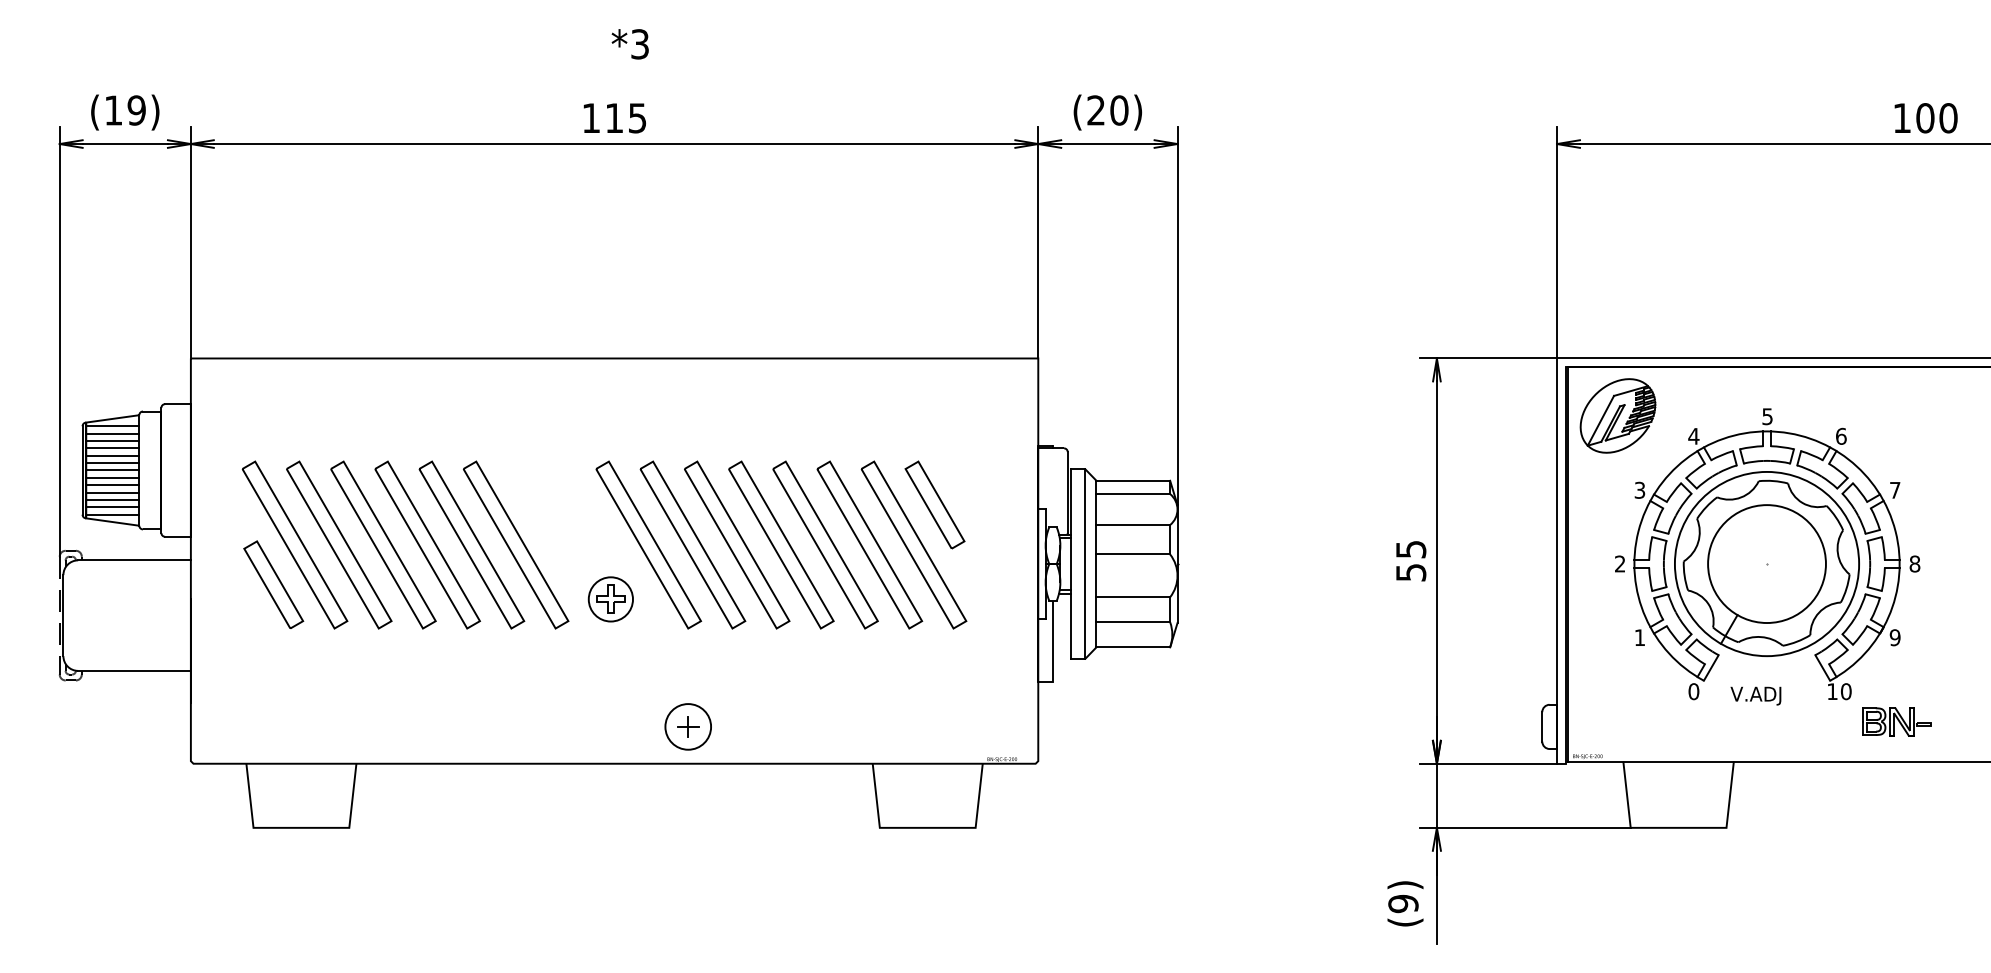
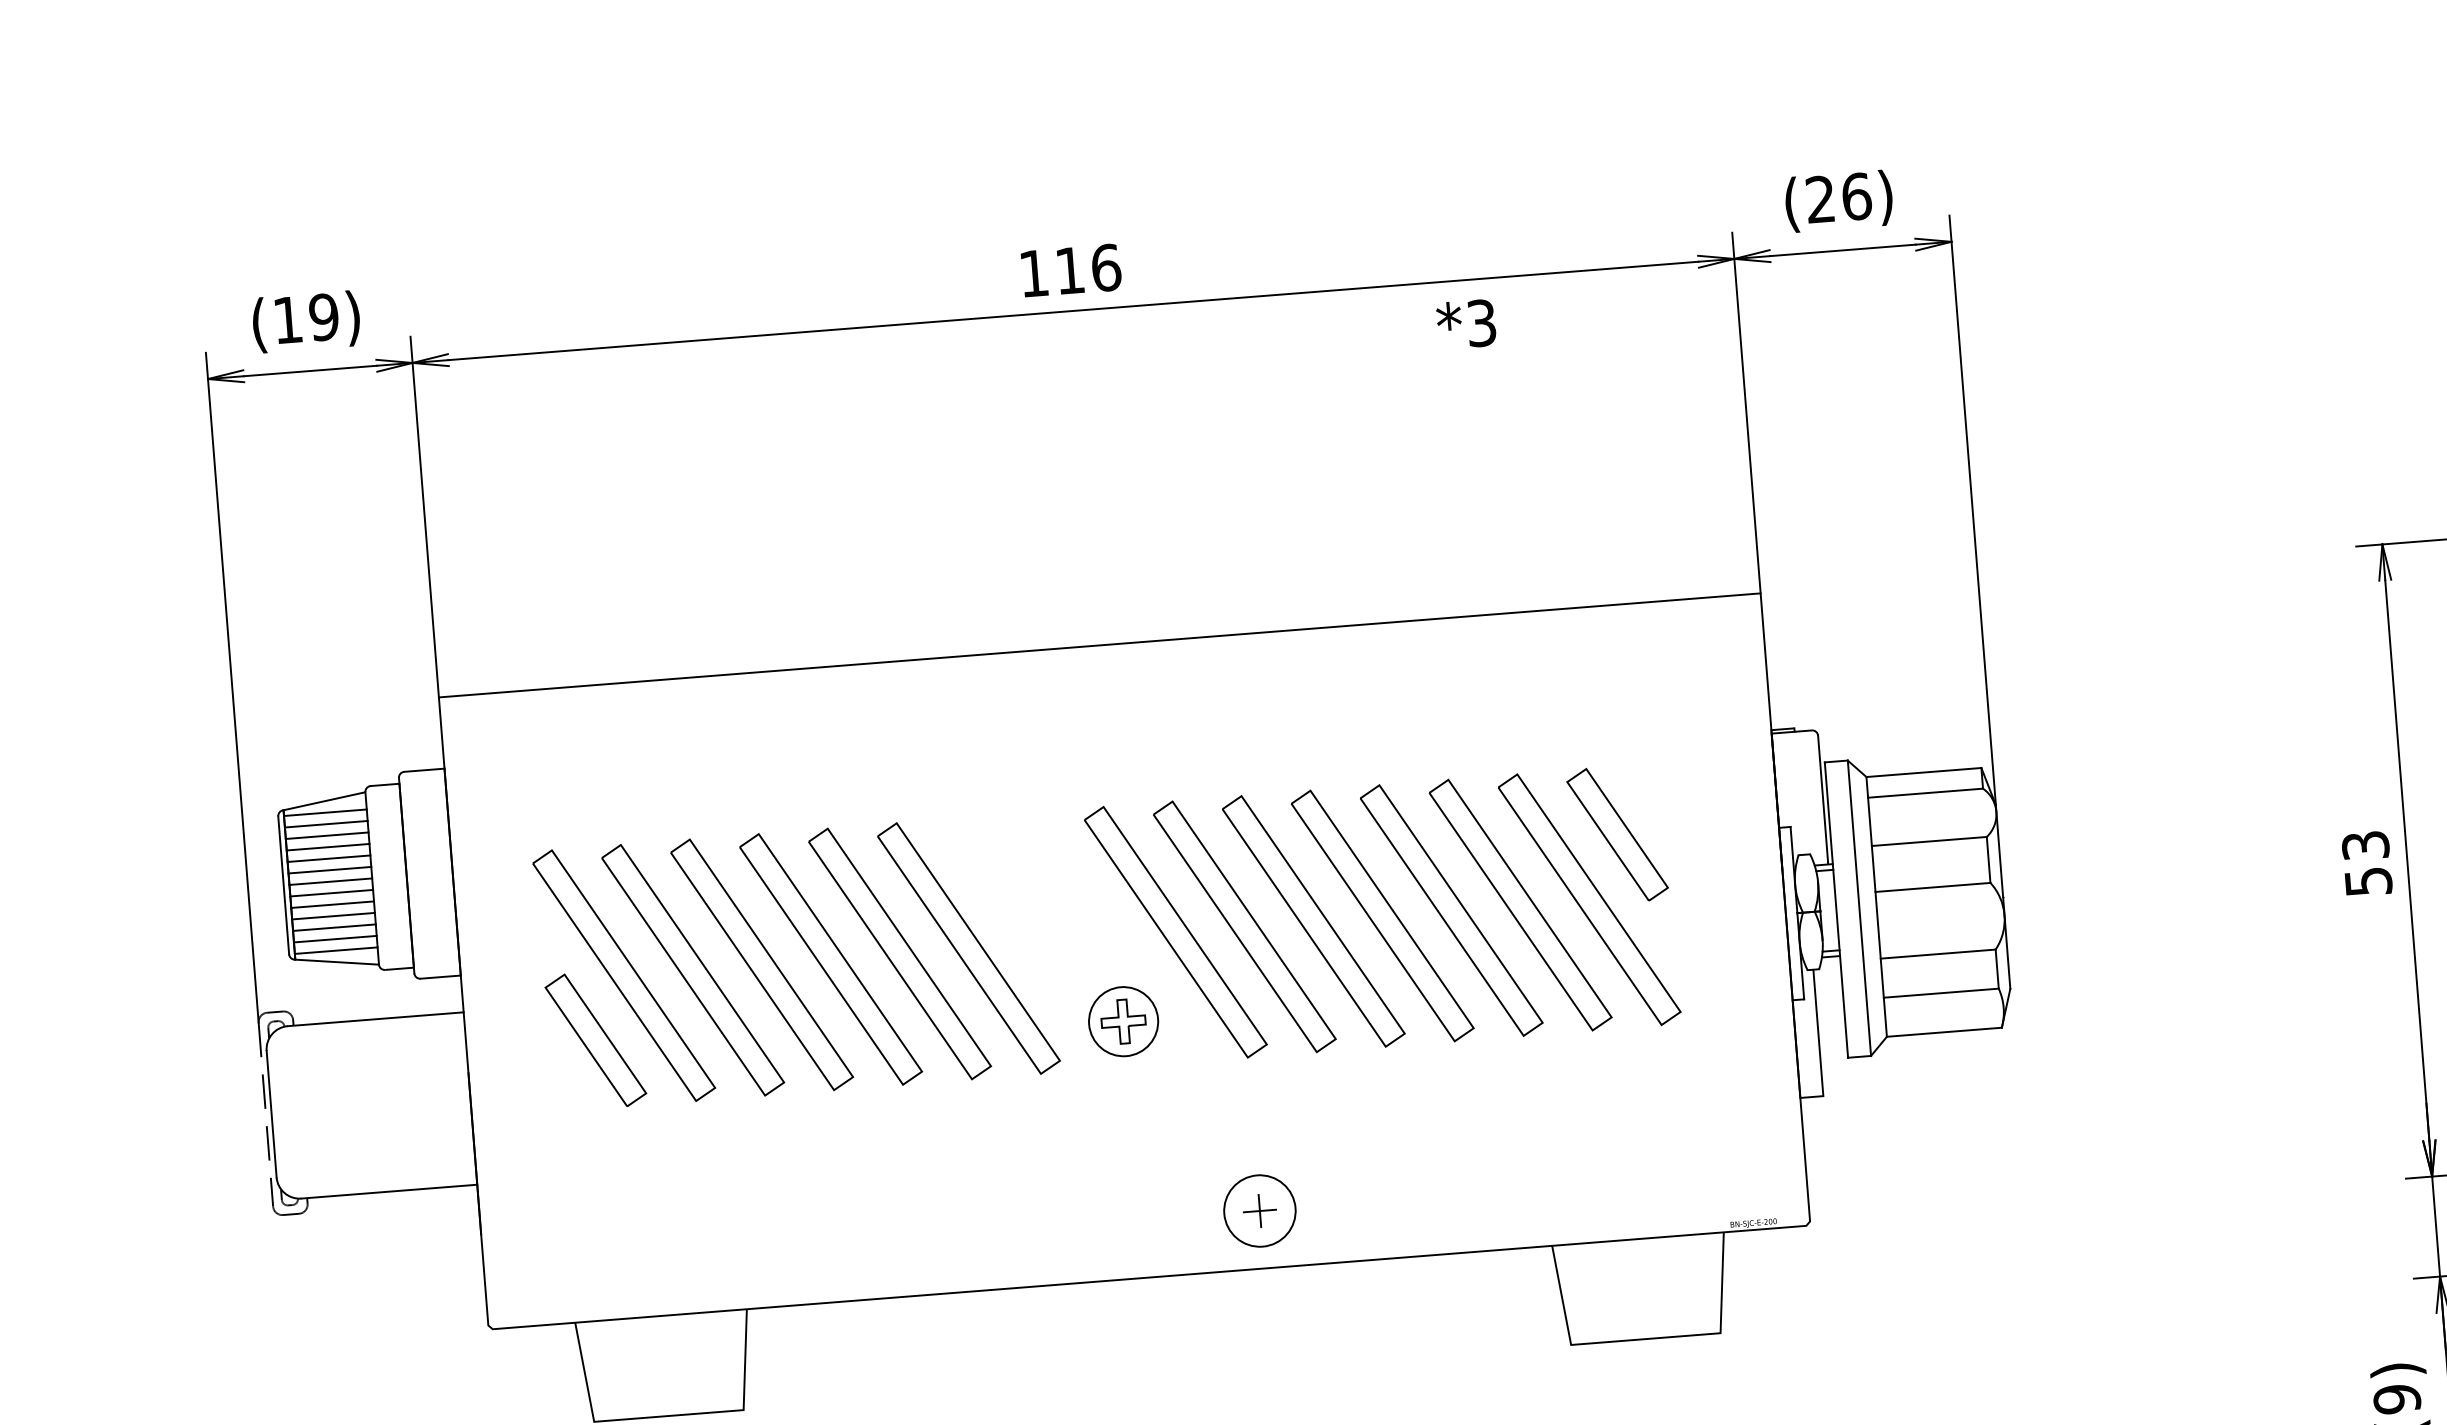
text: (629, 44) -> (1465, 324), moved
text: (1119, 110) -> (1856, 196), (20) -> (26)
text: (637, 118) -> (1106, 268), 115 -> 116
text: (1410, 548) -> (2364, 844), 55 -> 53

